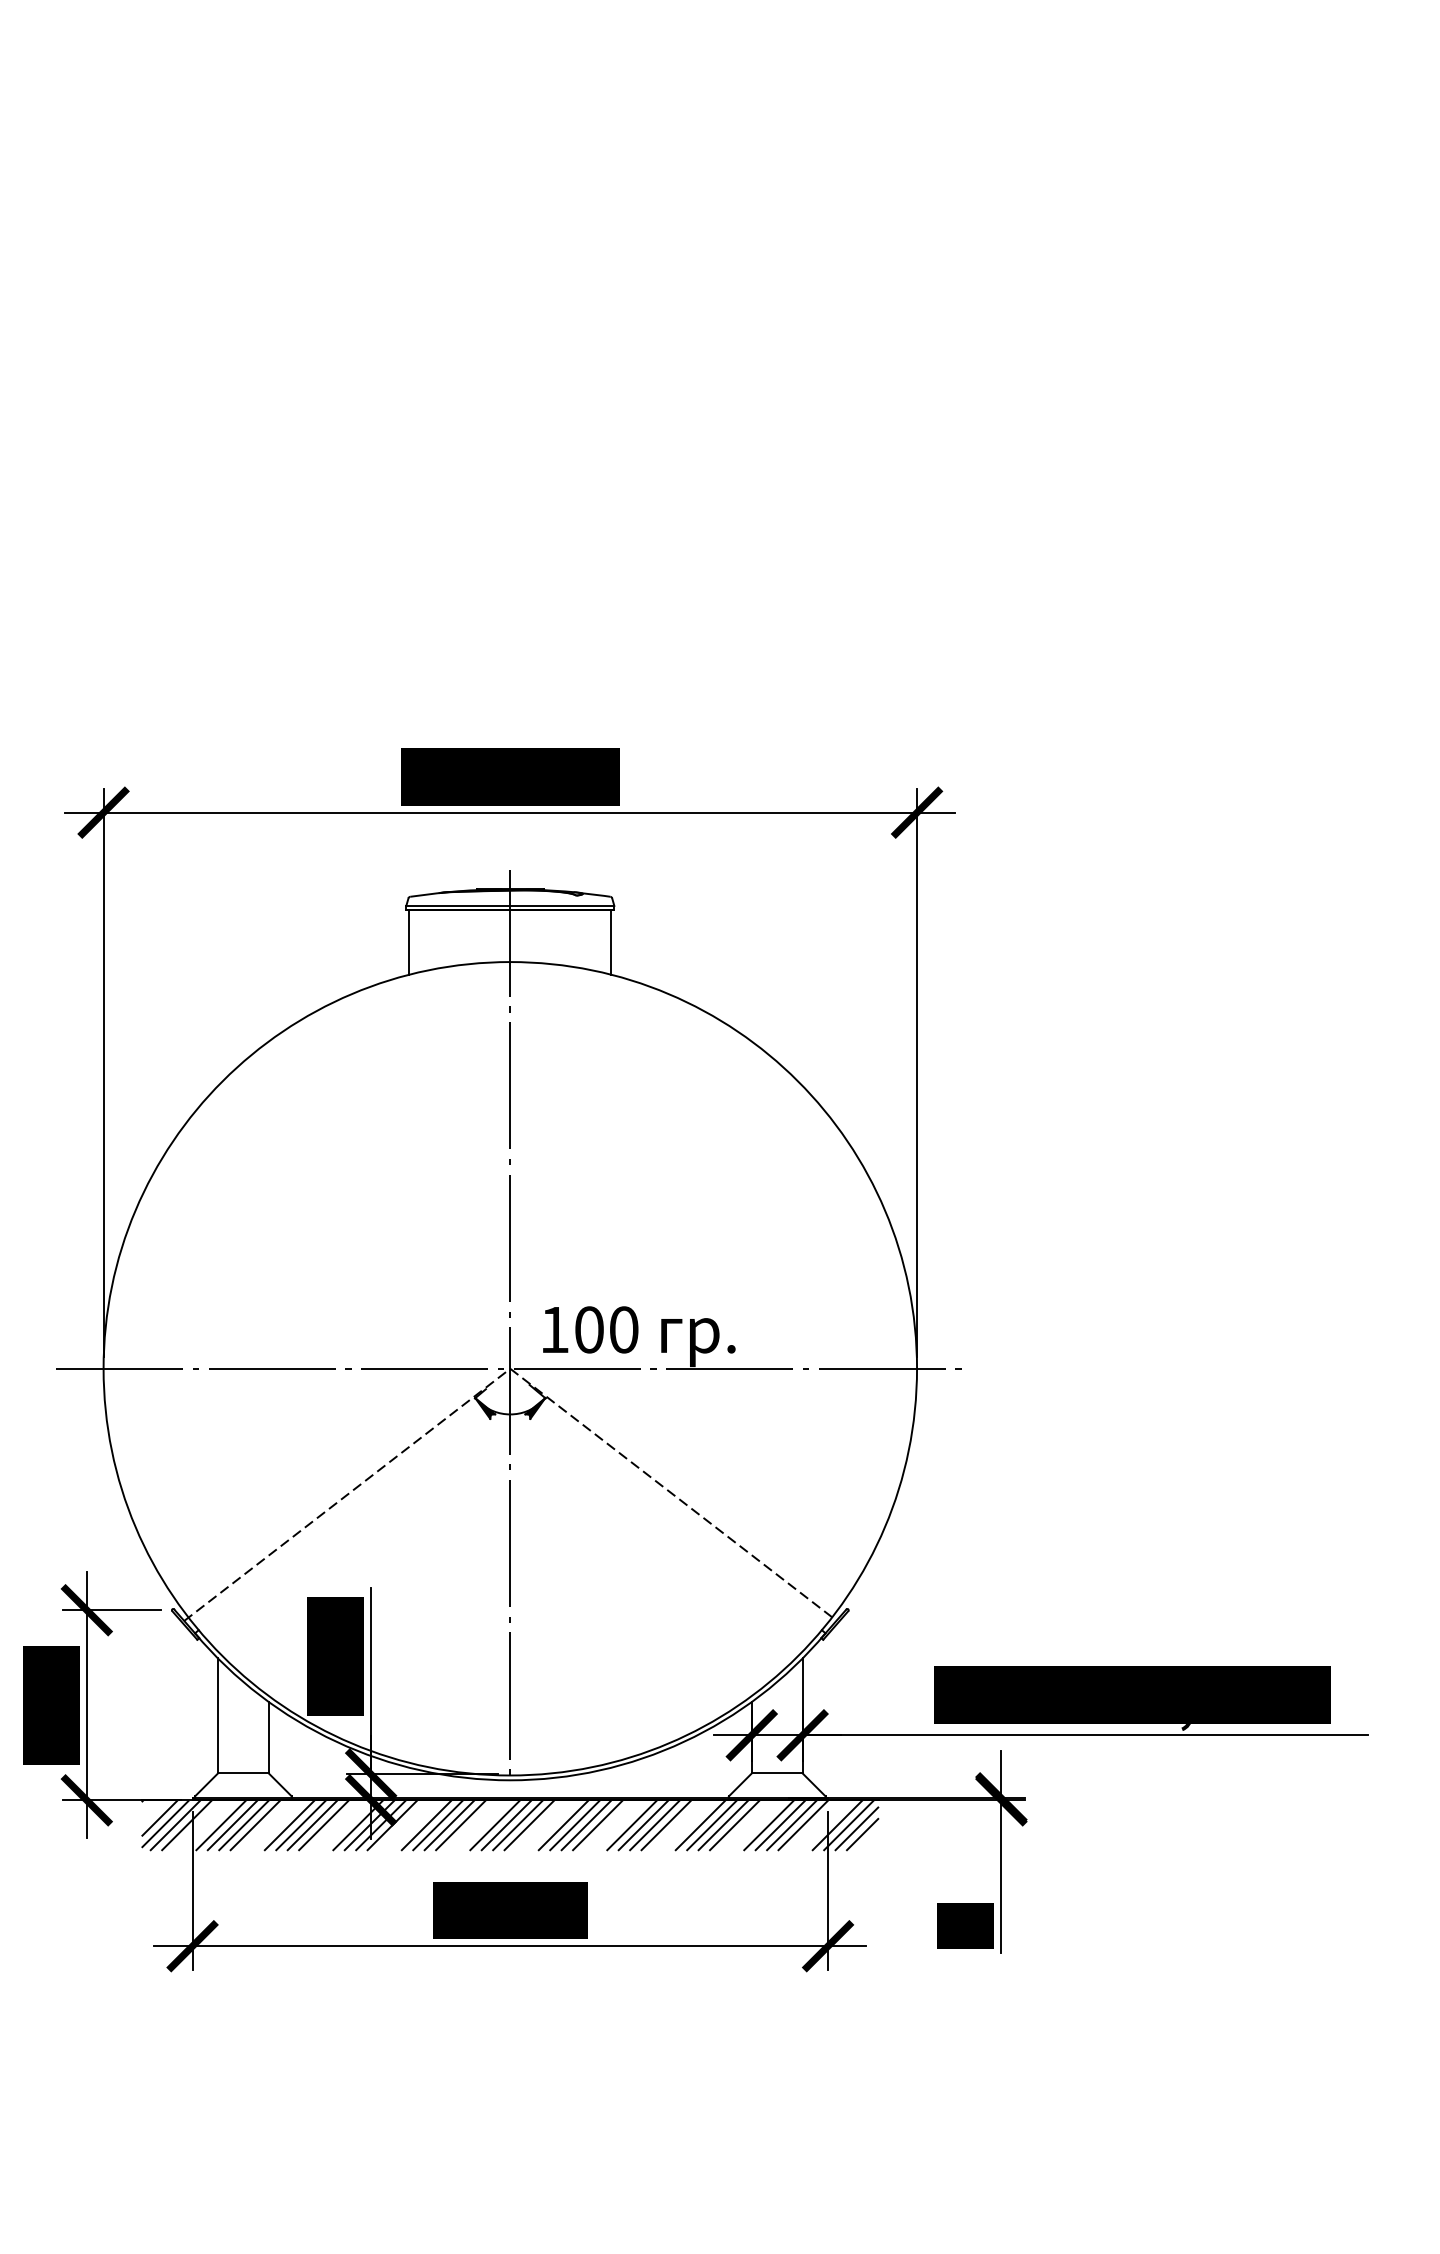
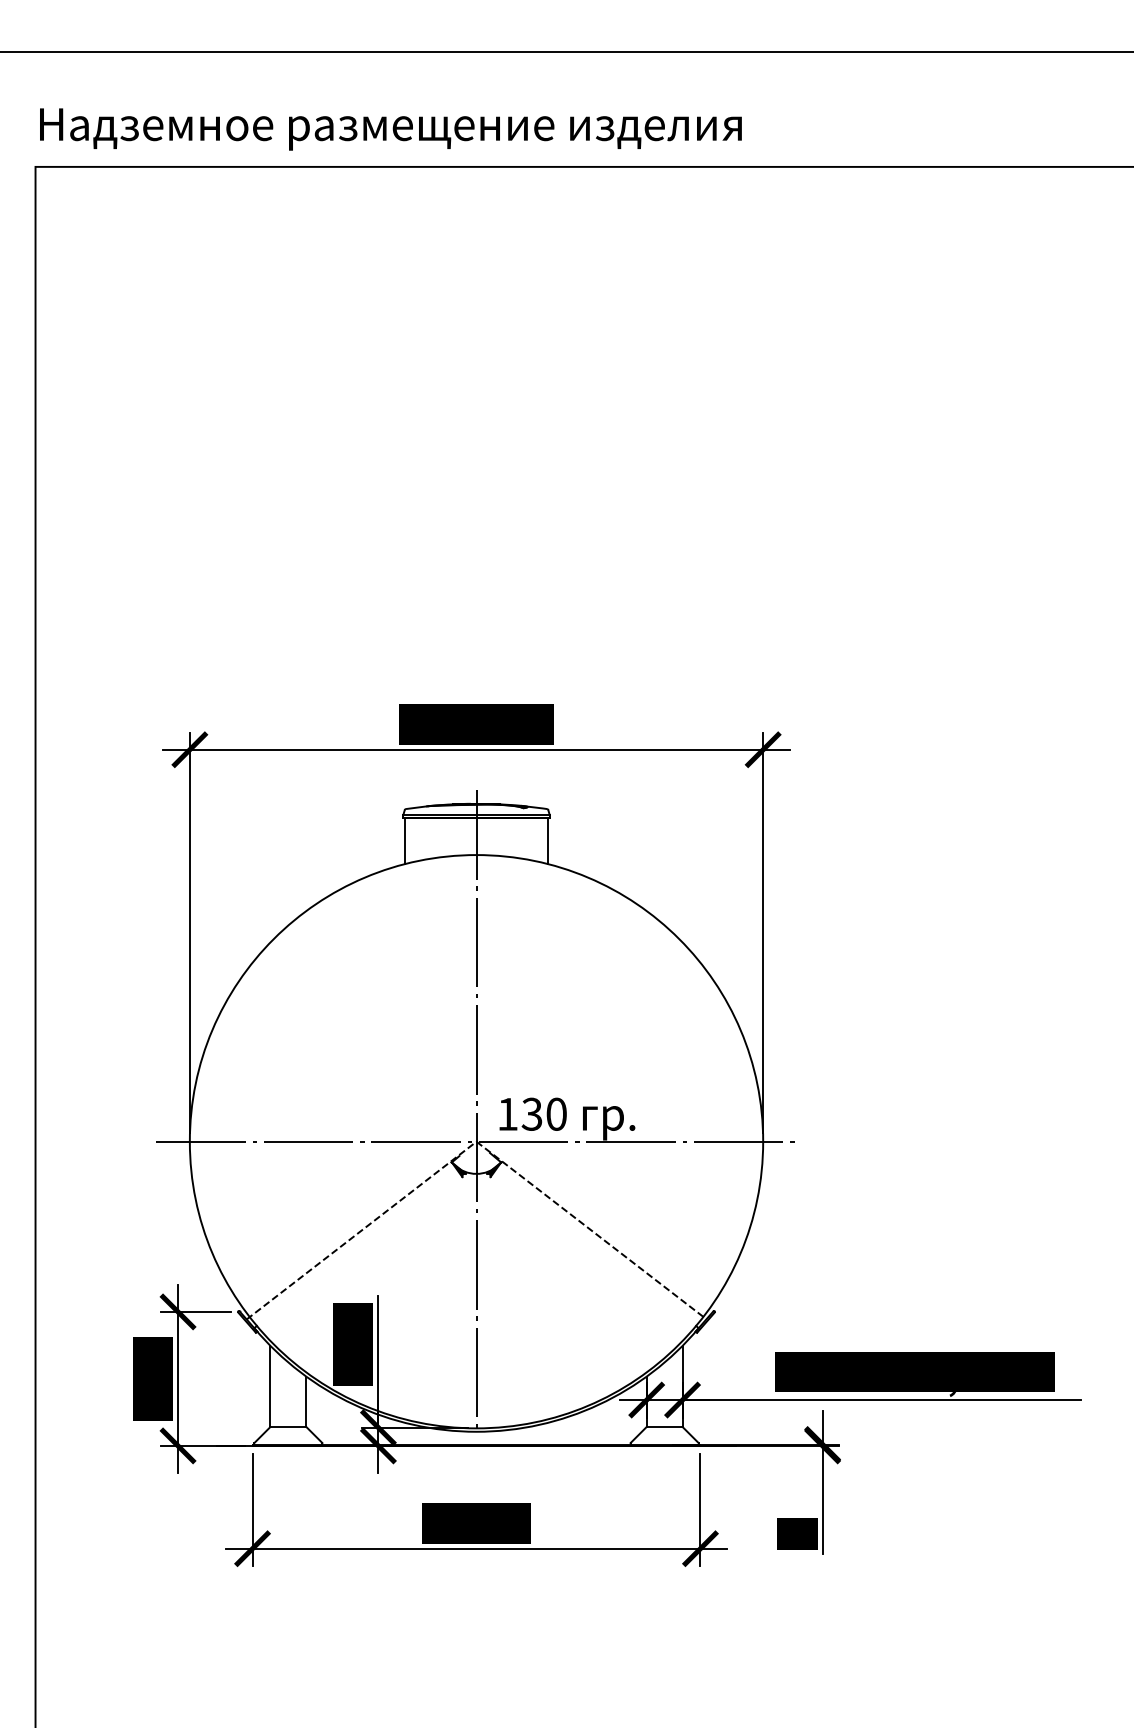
text: (588, 1328) -> (531, 1113), 100 -> 130
hatch: (510, 1825) -> (476, 1463), removed

